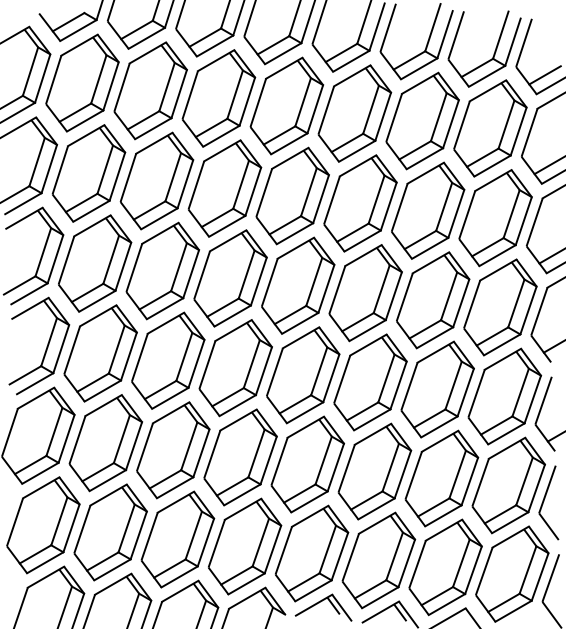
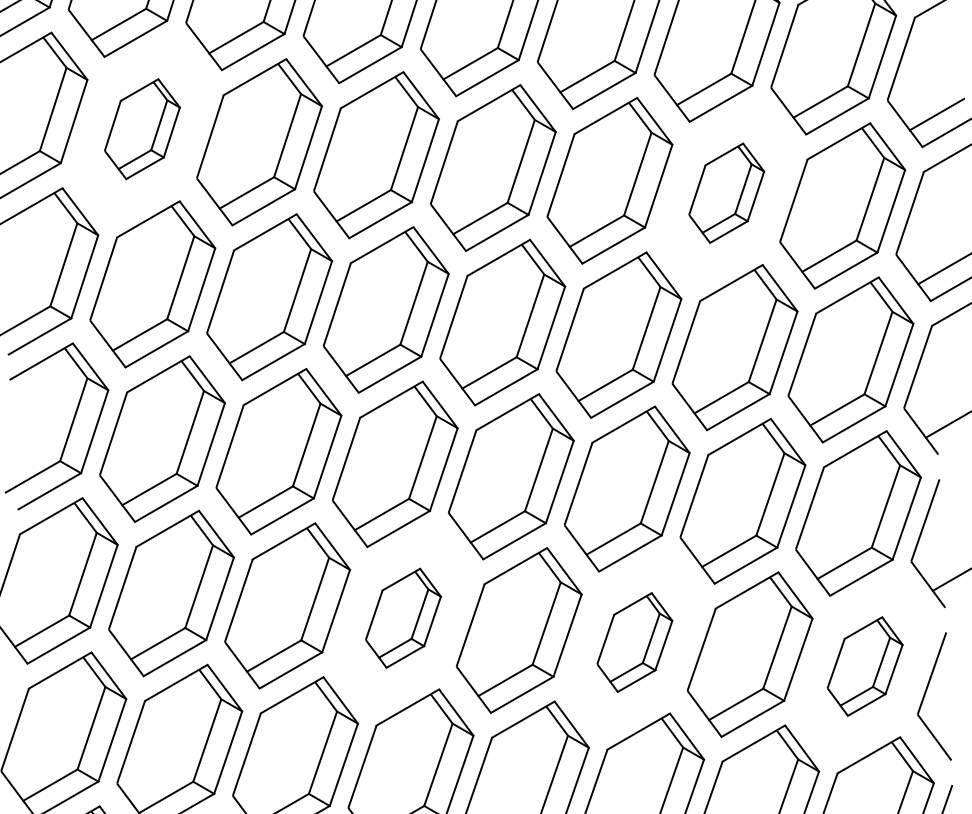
part: (88, 173) -> (141, 129), size x0.6
part: (428, 210) -> (727, 192), size x0.6
part: (240, 457) -> (403, 618), size x0.6
part: (374, 471) -> (634, 642), size x0.6
part: (508, 485) -> (864, 666), size x0.6

